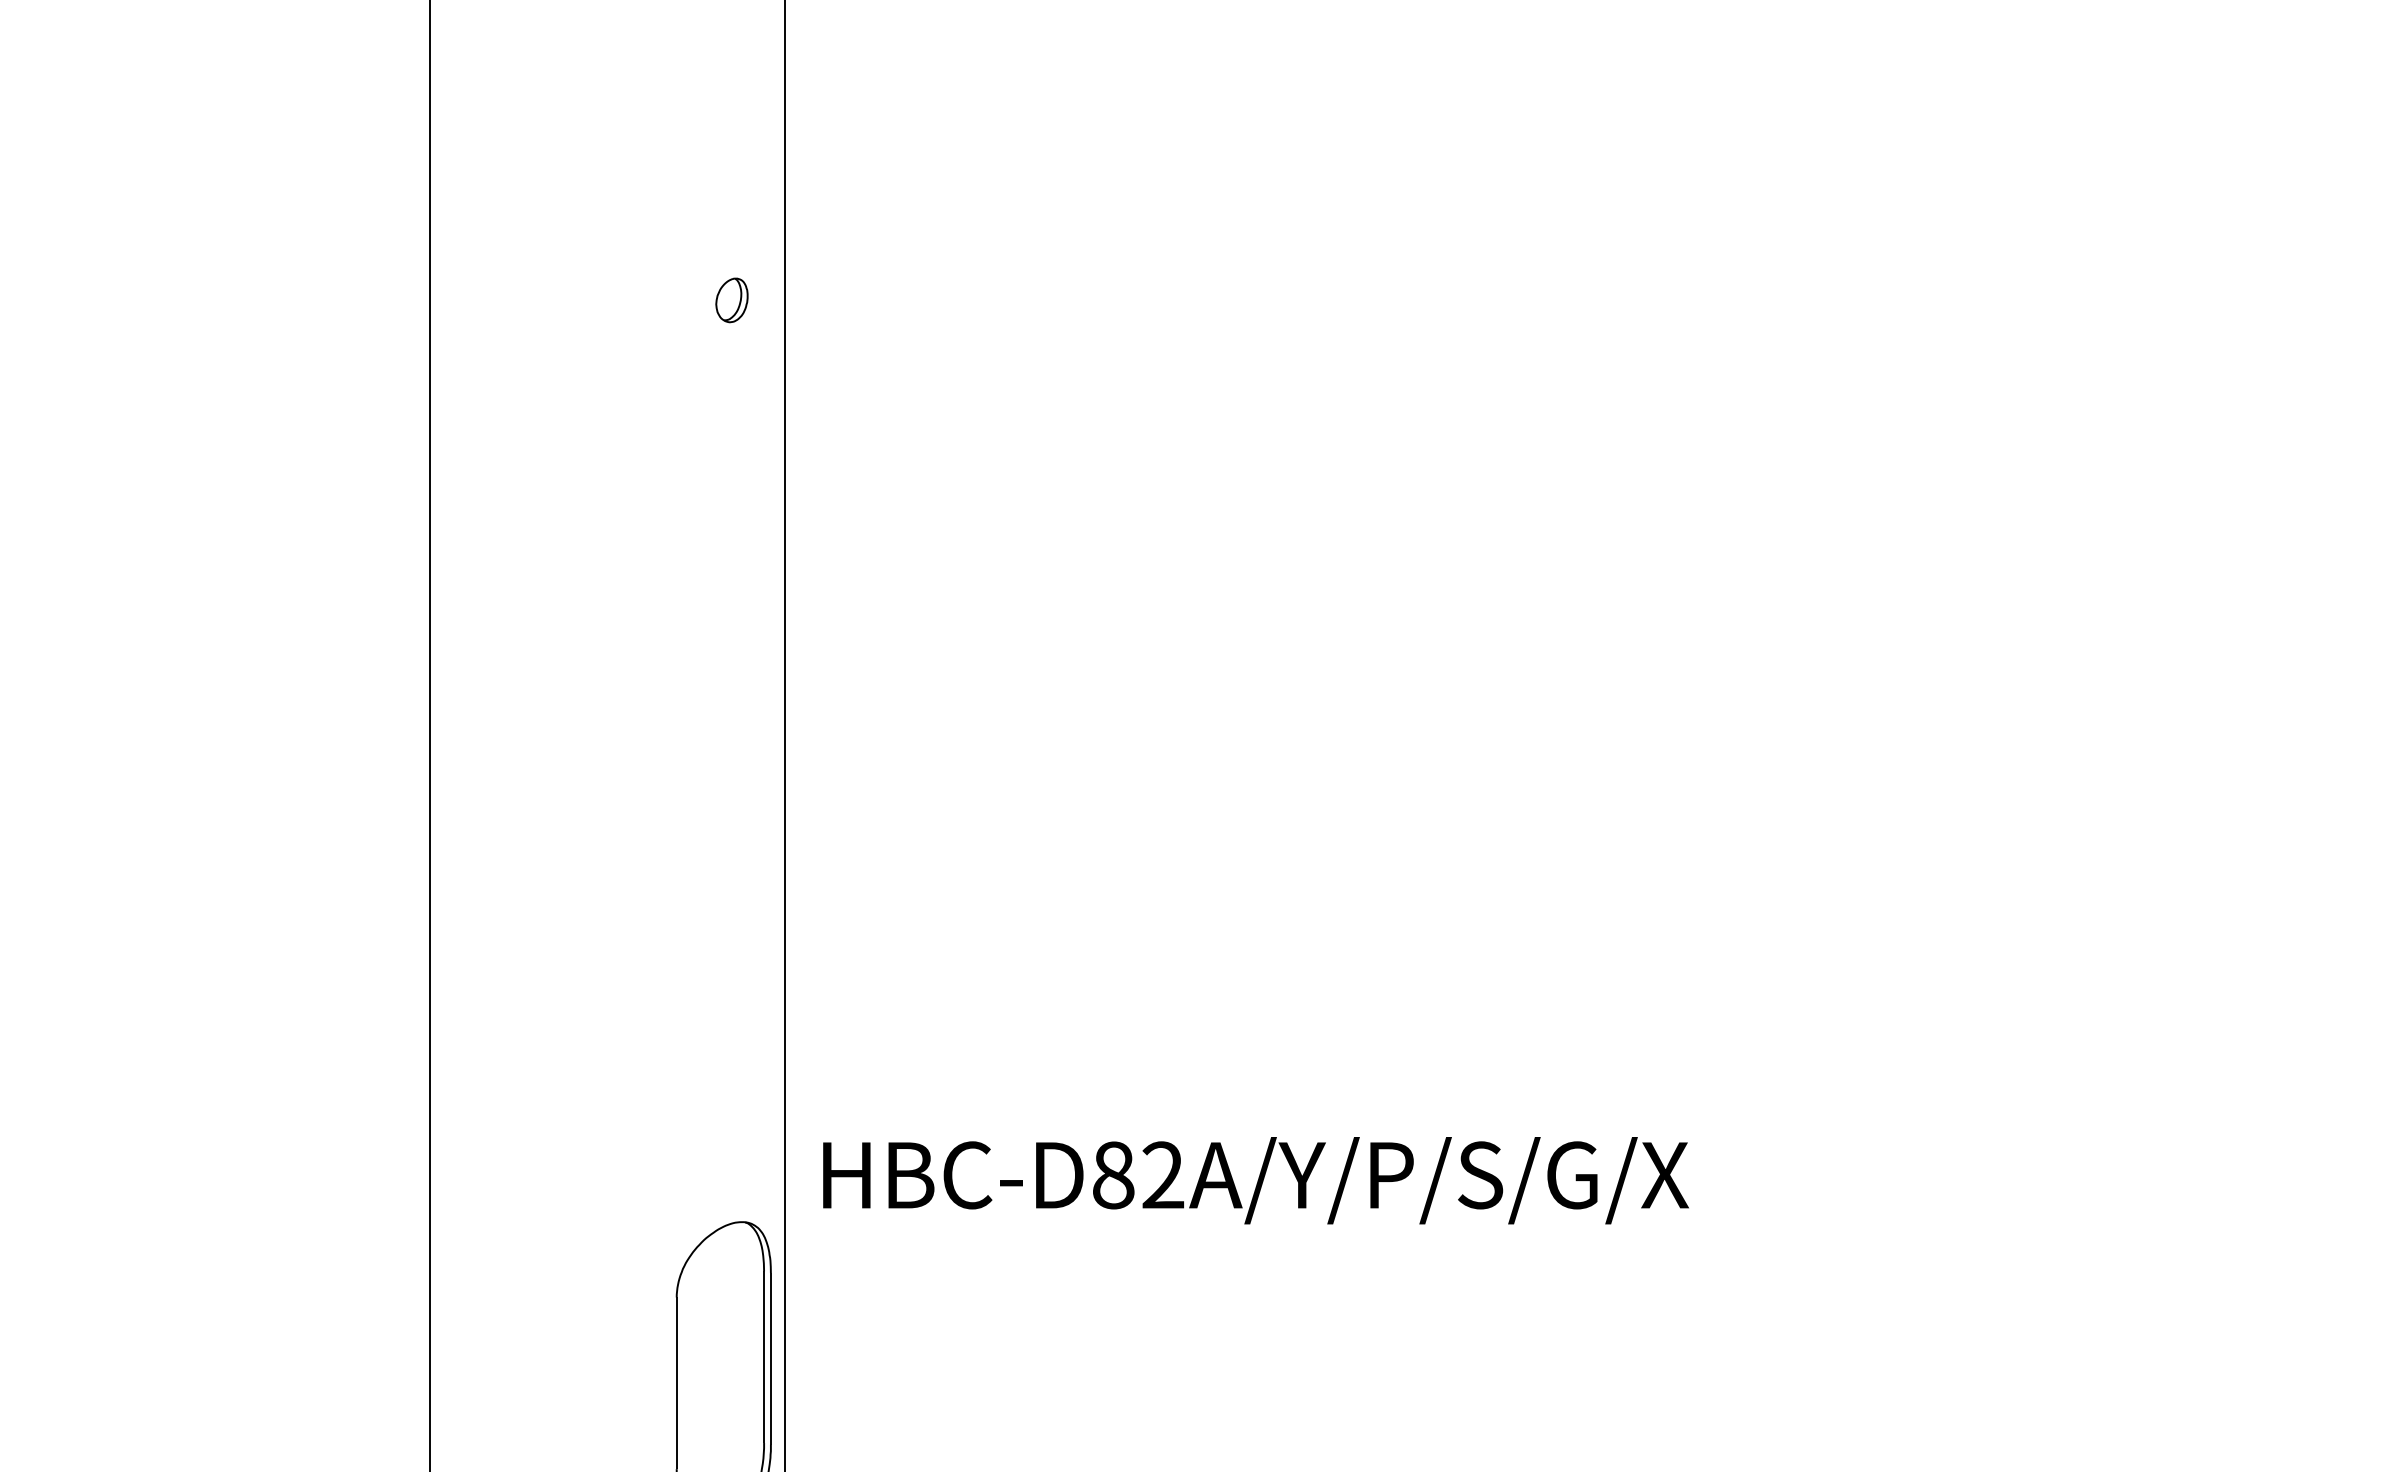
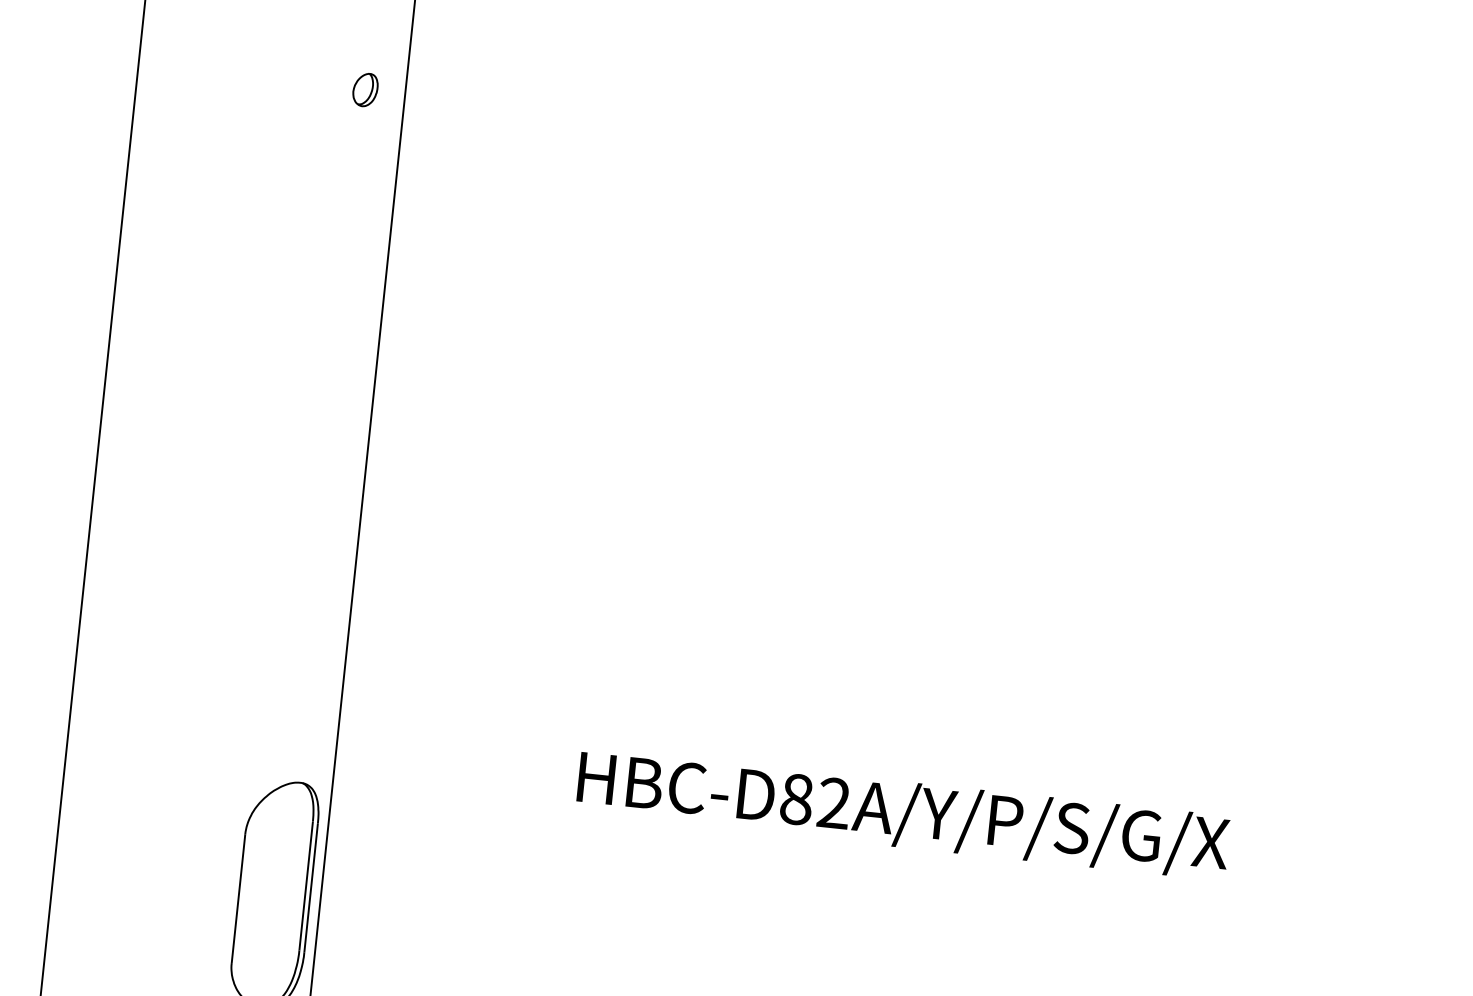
text: (1255, 1180) -> (903, 814), moved

